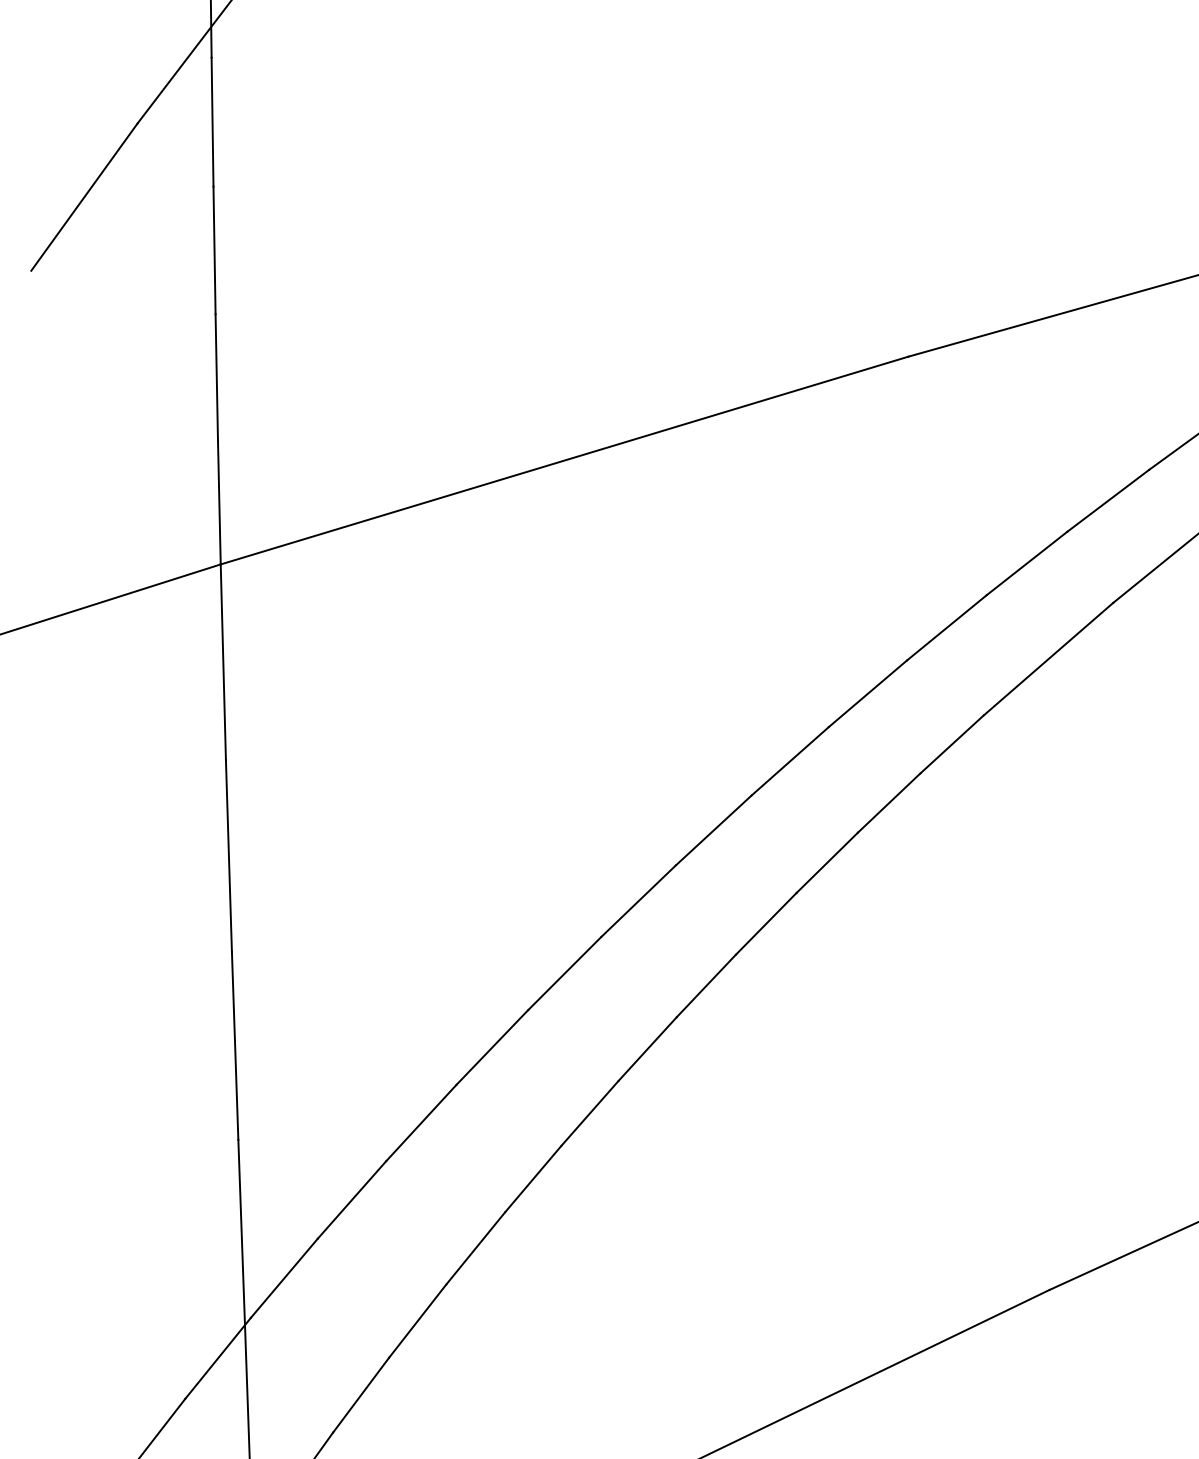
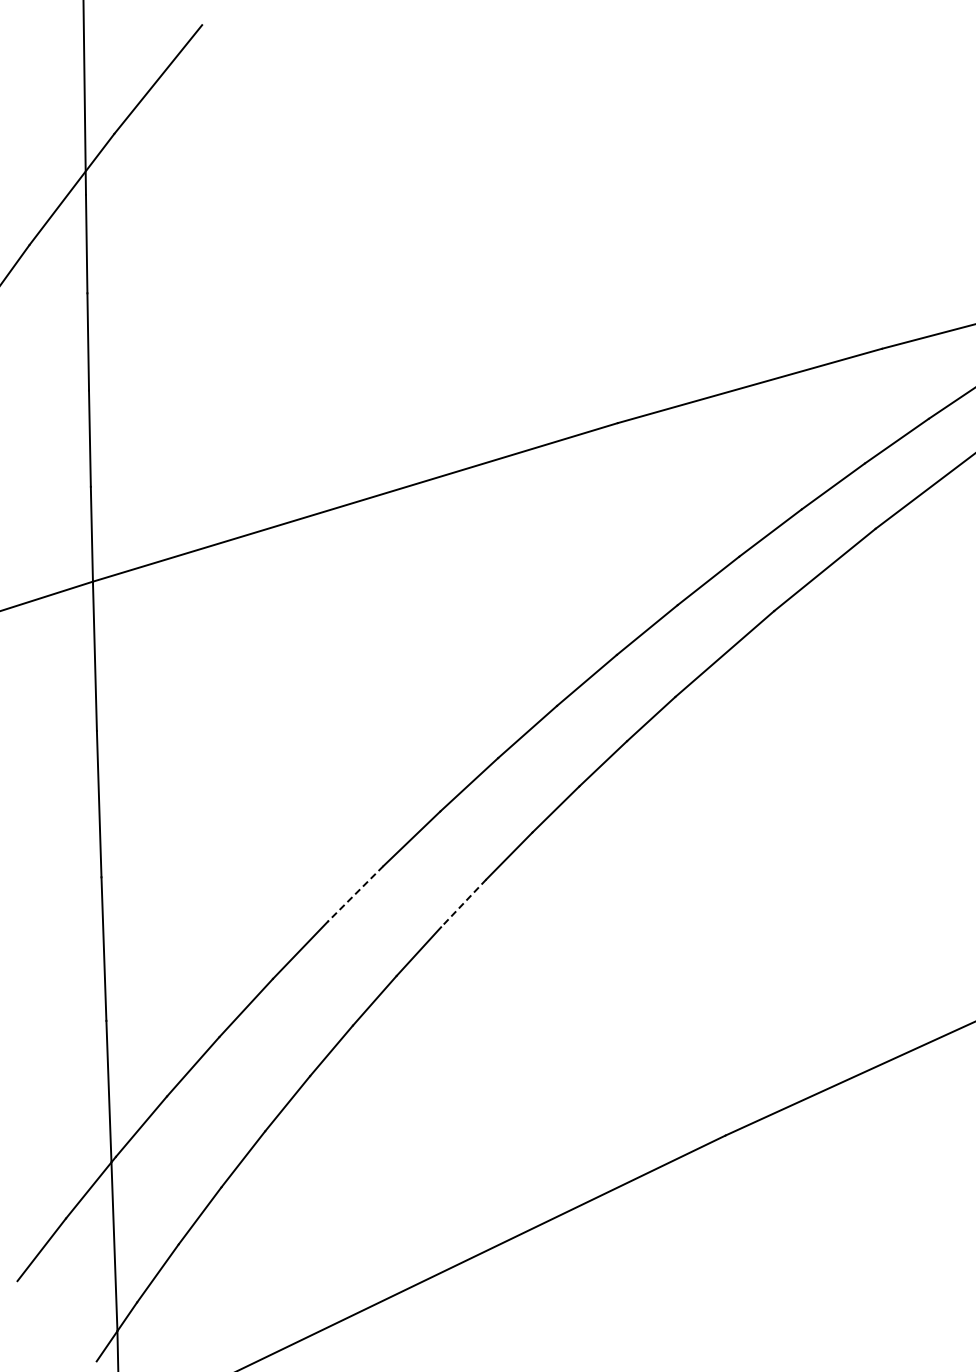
line: (564, 974) -> (355, 894), solid -> dashed
line: (706, 986) -> (463, 903), solid -> dashed

